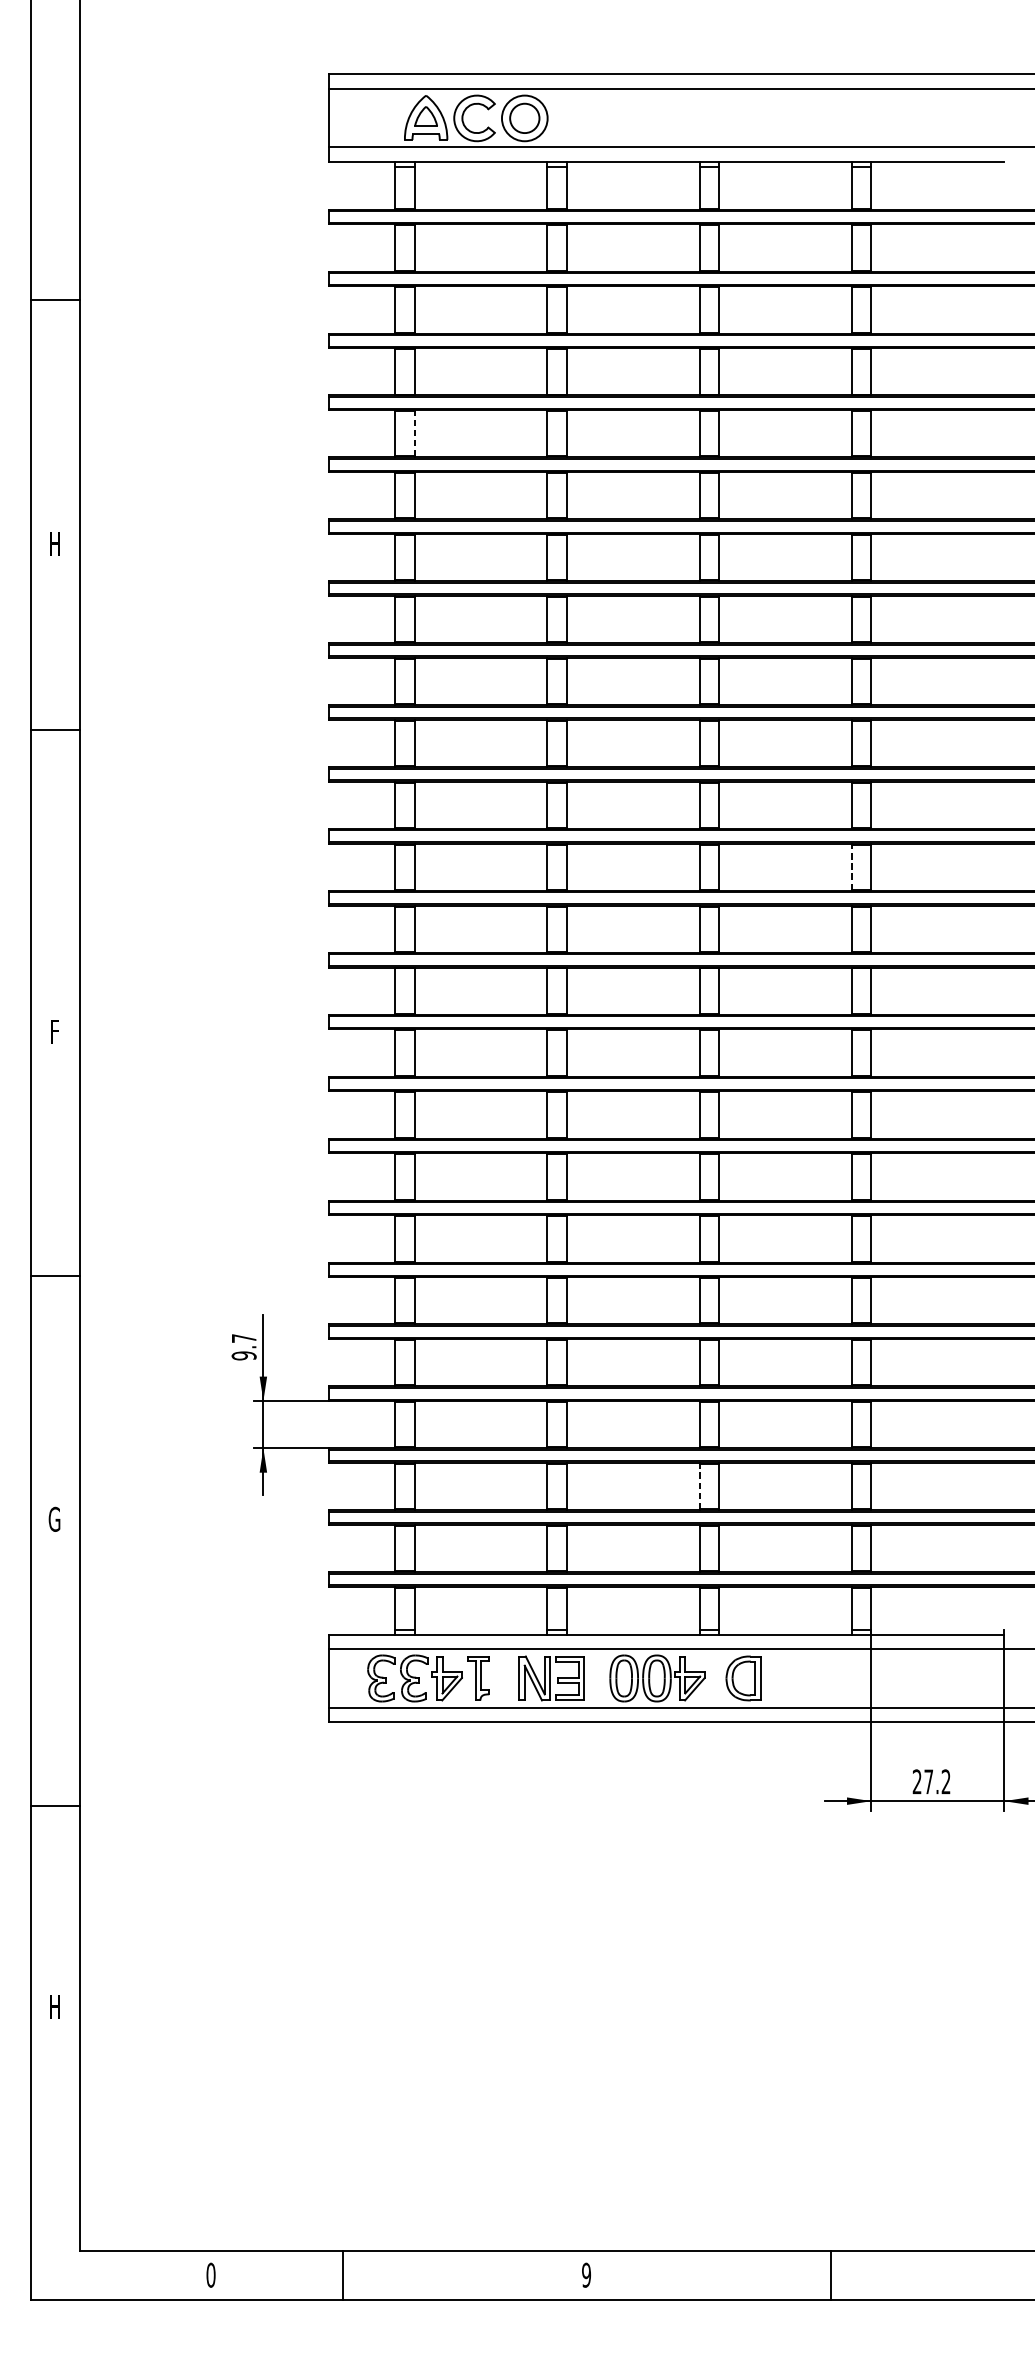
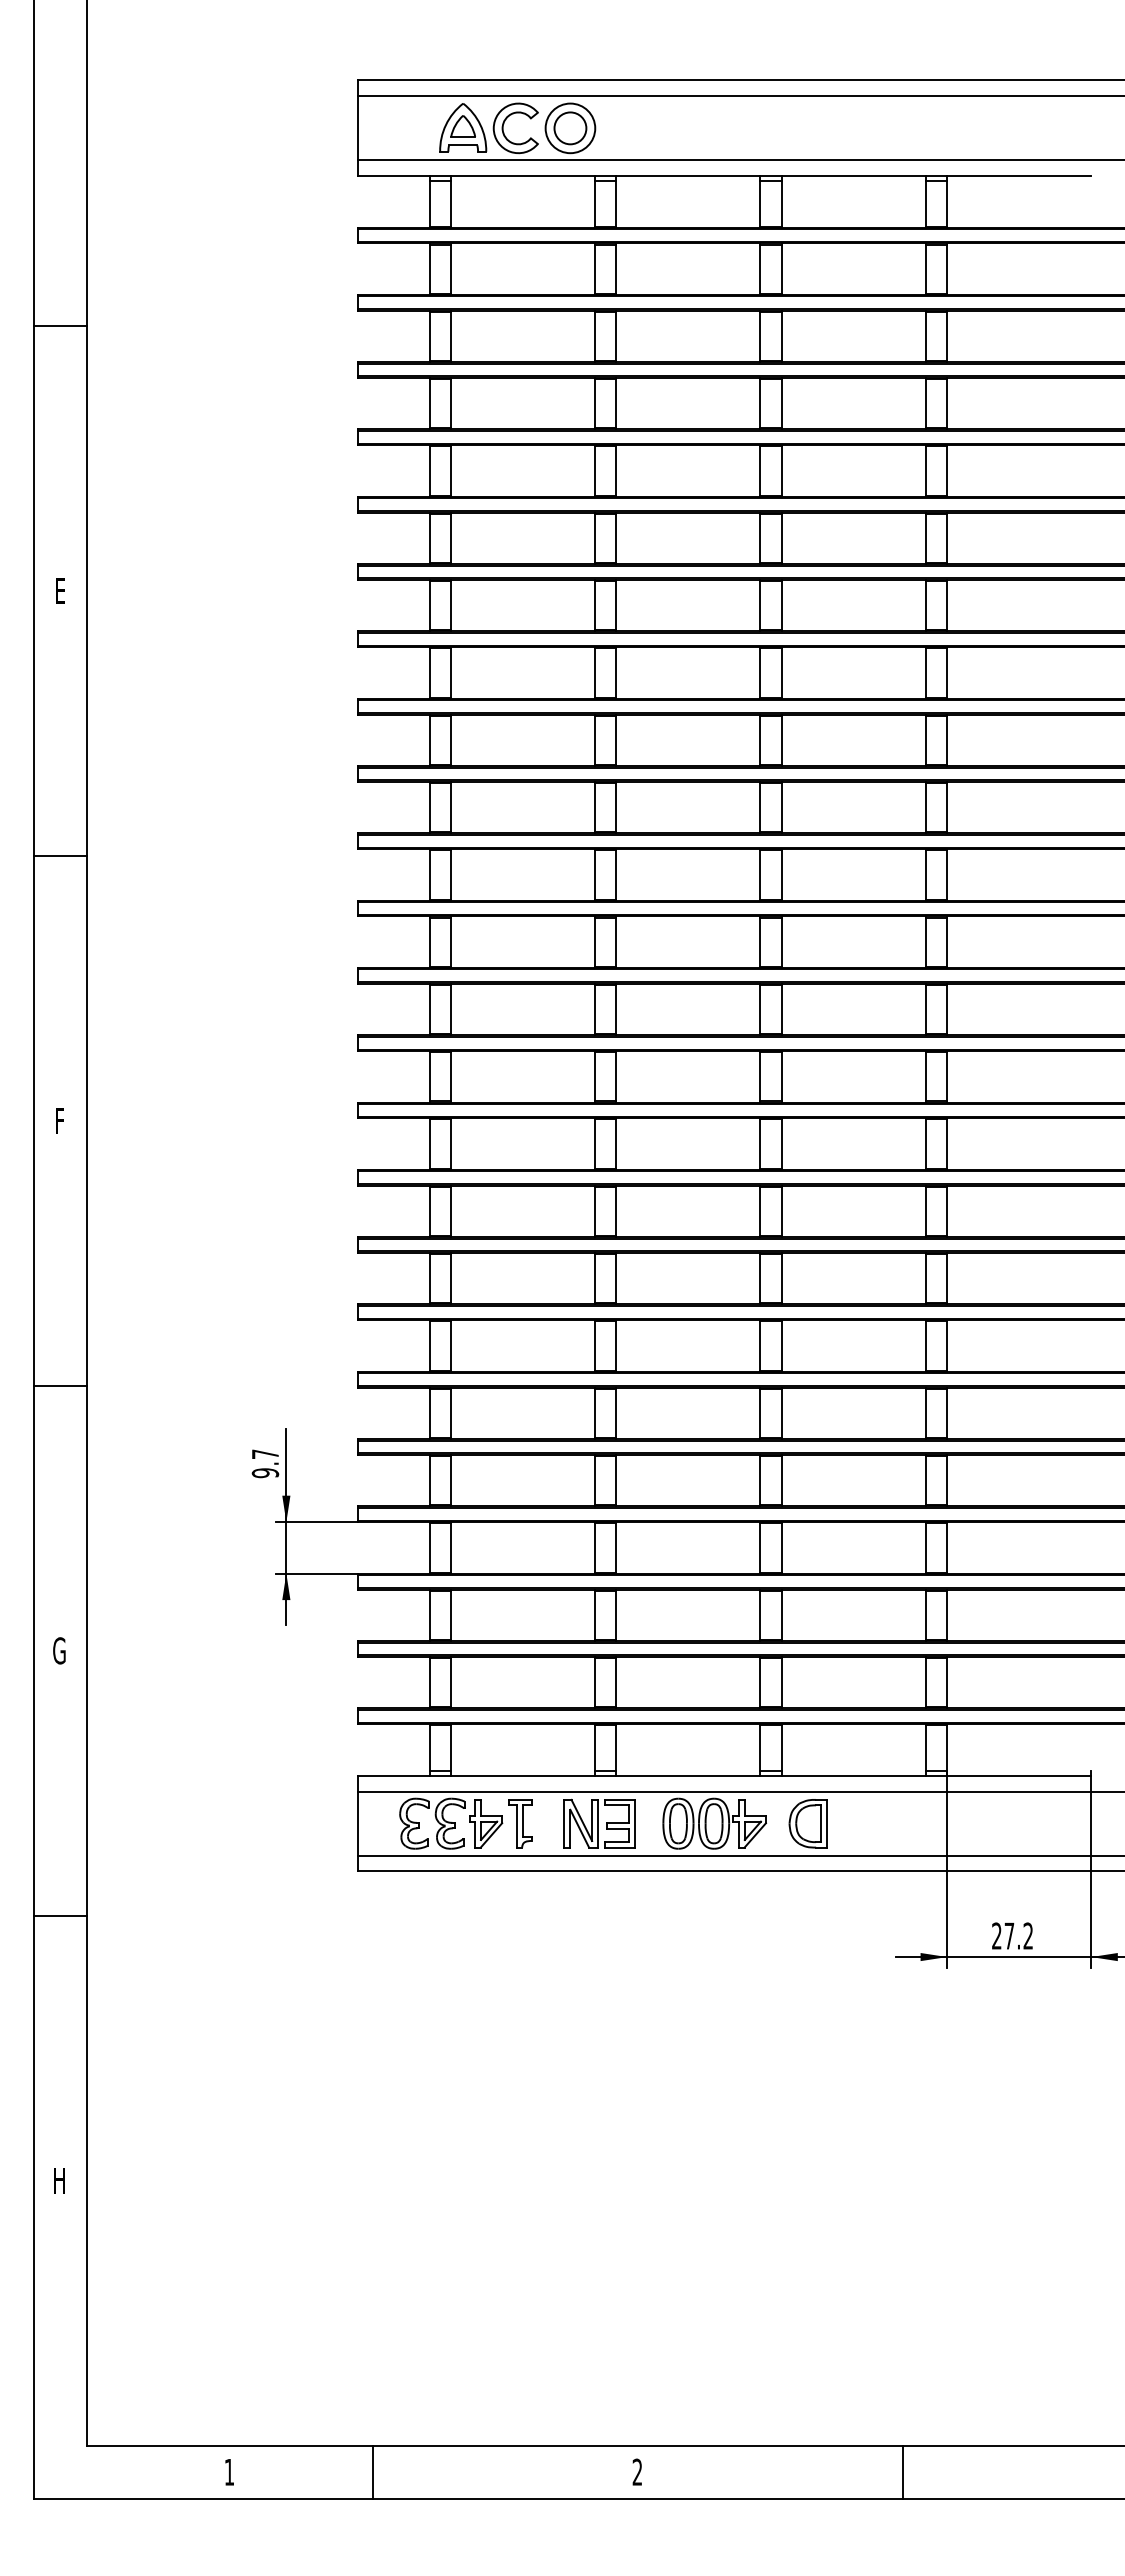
line: (414, 434) -> (450, 471), dashed -> solid
text: (54, 543) -> (59, 590), H -> E
line: (54, 729) -> (59, 855), moved
line: (851, 867) -> (925, 942), dashed -> solid
line: (699, 1486) -> (760, 1615), dashed -> solid
line: (54, 1806) -> (59, 1915), moved
text: (211, 2274) -> (229, 2471), 0 -> 1
text: (586, 2274) -> (637, 2471), 9 -> 2

